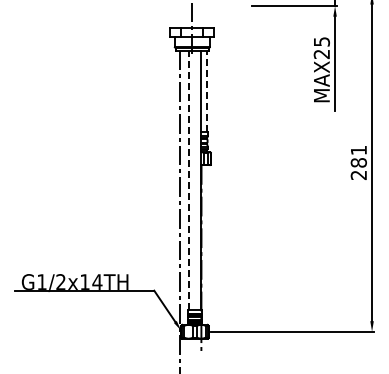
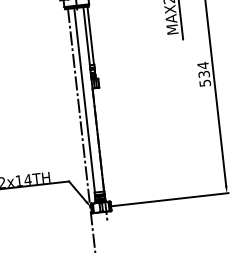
line: (207, 91) -> (91, 35), dashed -> solid
text: (358, 162) -> (203, 74), 281 -> 534
line: (188, 180) -> (84, 100), dashed -> solid

